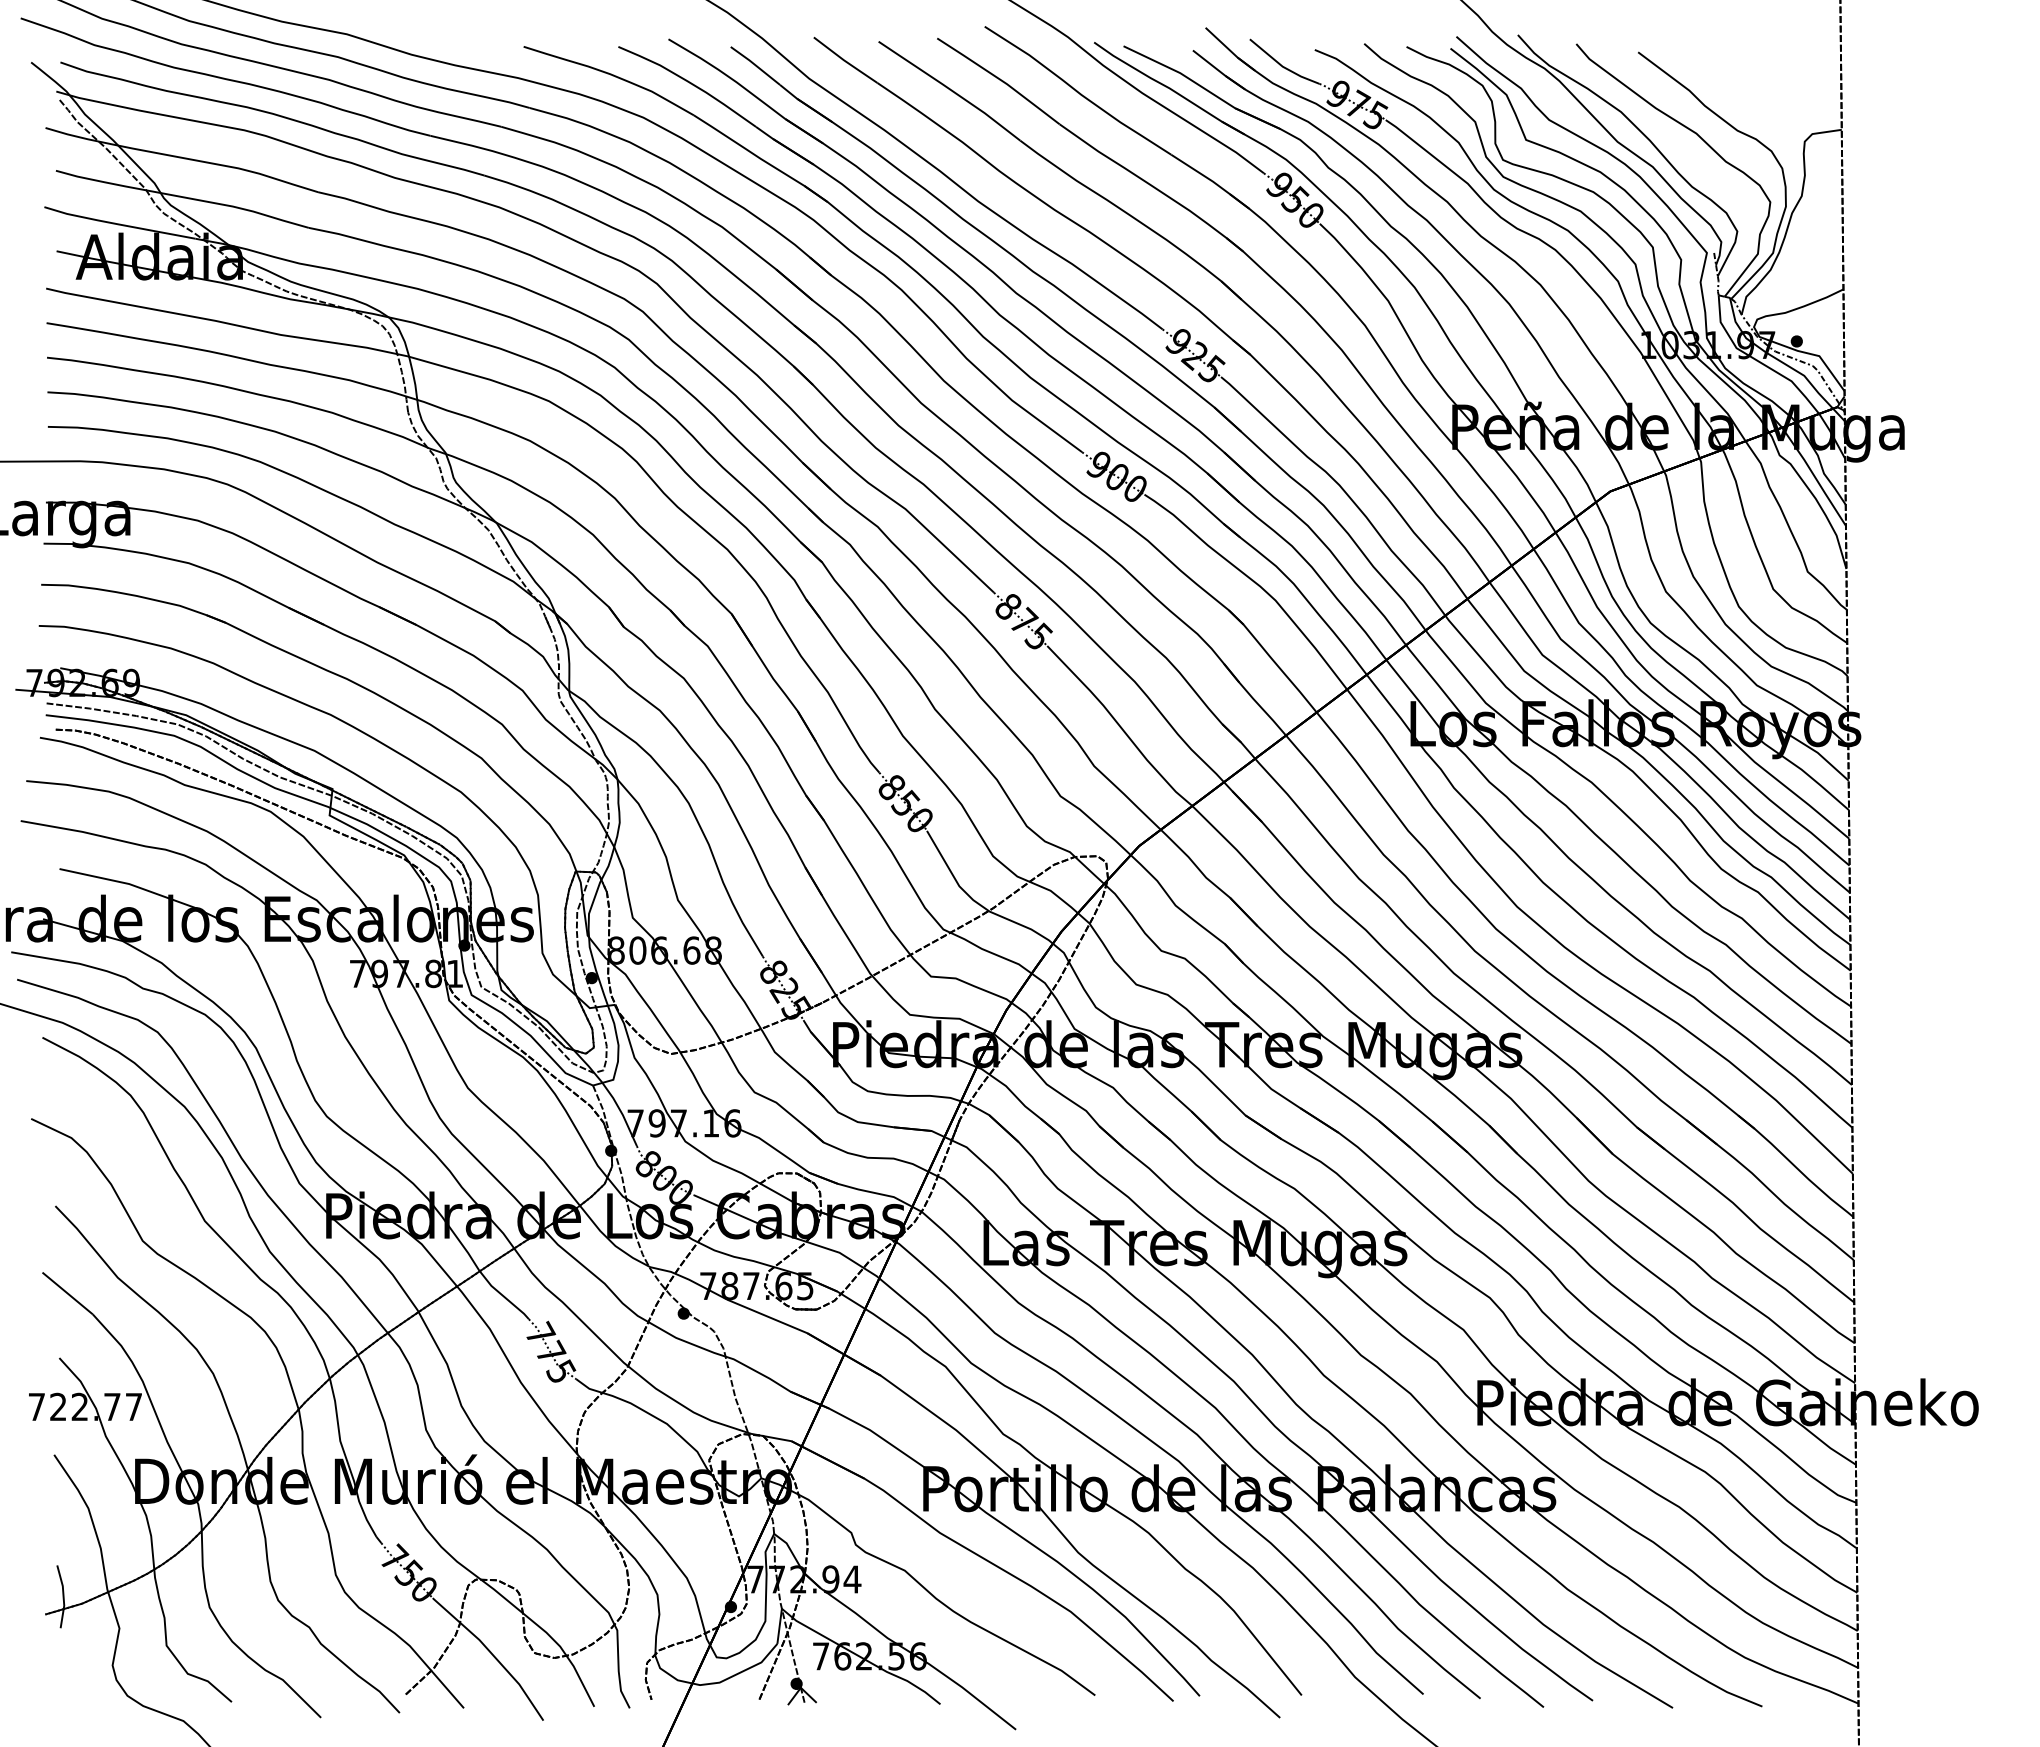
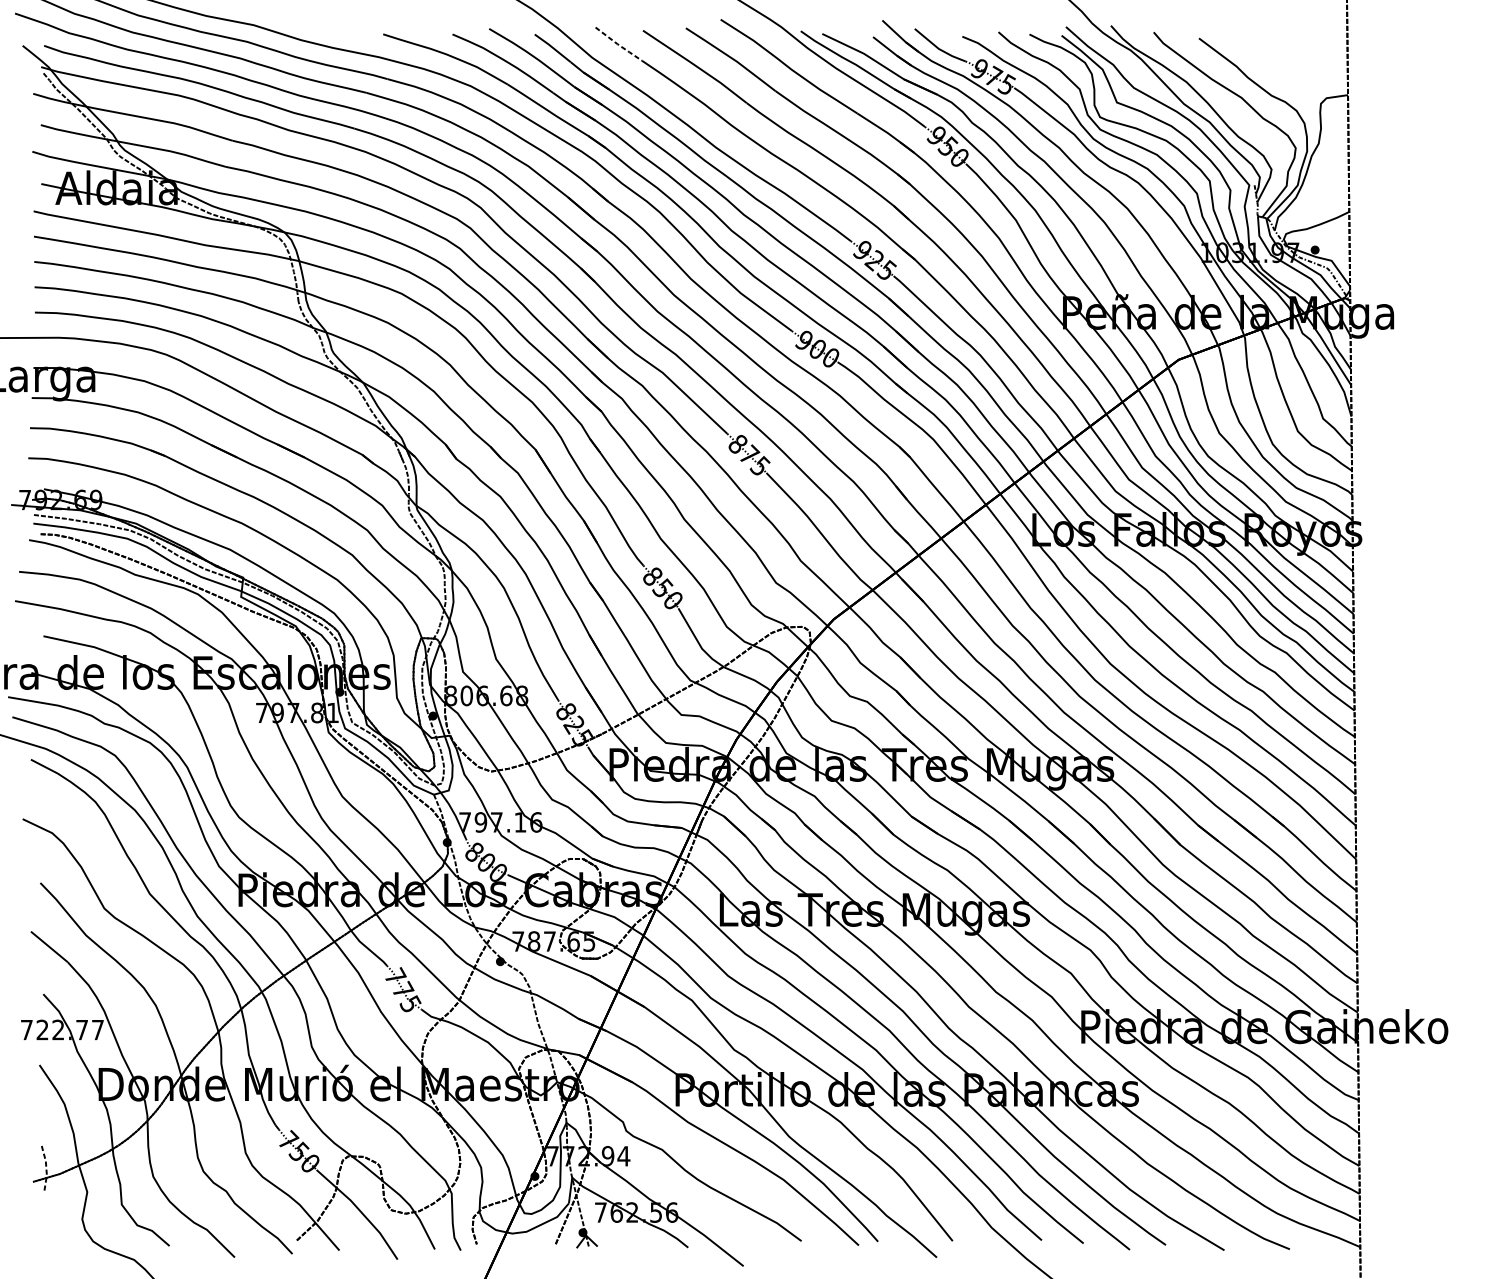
line: (845, 61) -> (618, 45), solid -> dashed
line: (63, 1596) -> (46, 1168), solid -> dashed

